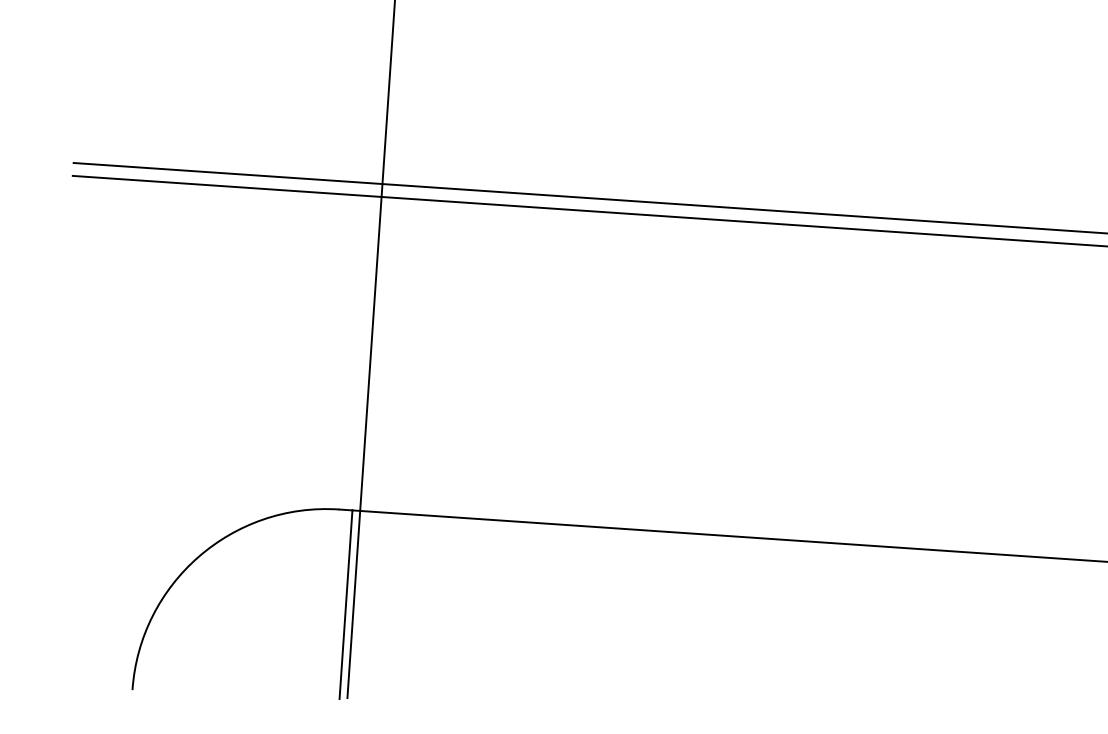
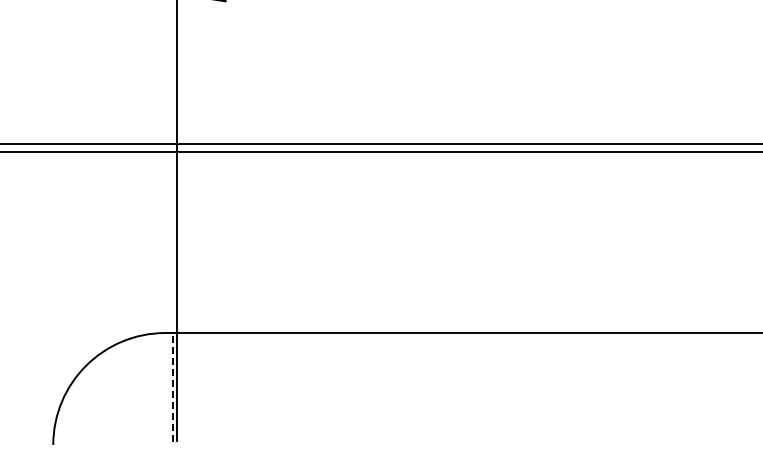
line: (345, 604) -> (172, 387), solid -> dashed

